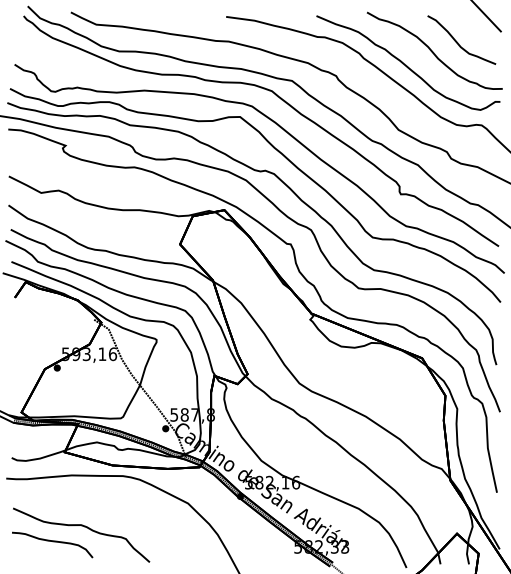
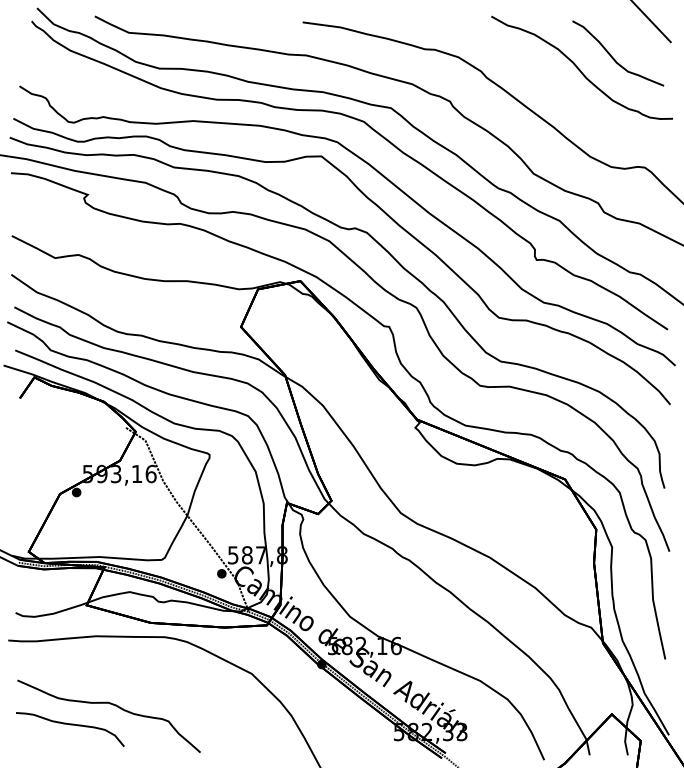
part: (408, 62) -> (546, 83), removed

